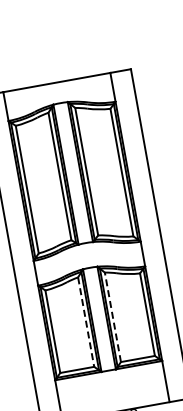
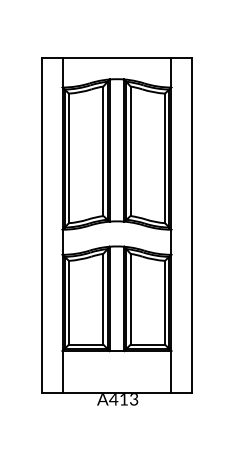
line: (112, 316) -> (130, 298), dashed -> solid
line: (86, 322) -> (103, 299), dashed -> solid

